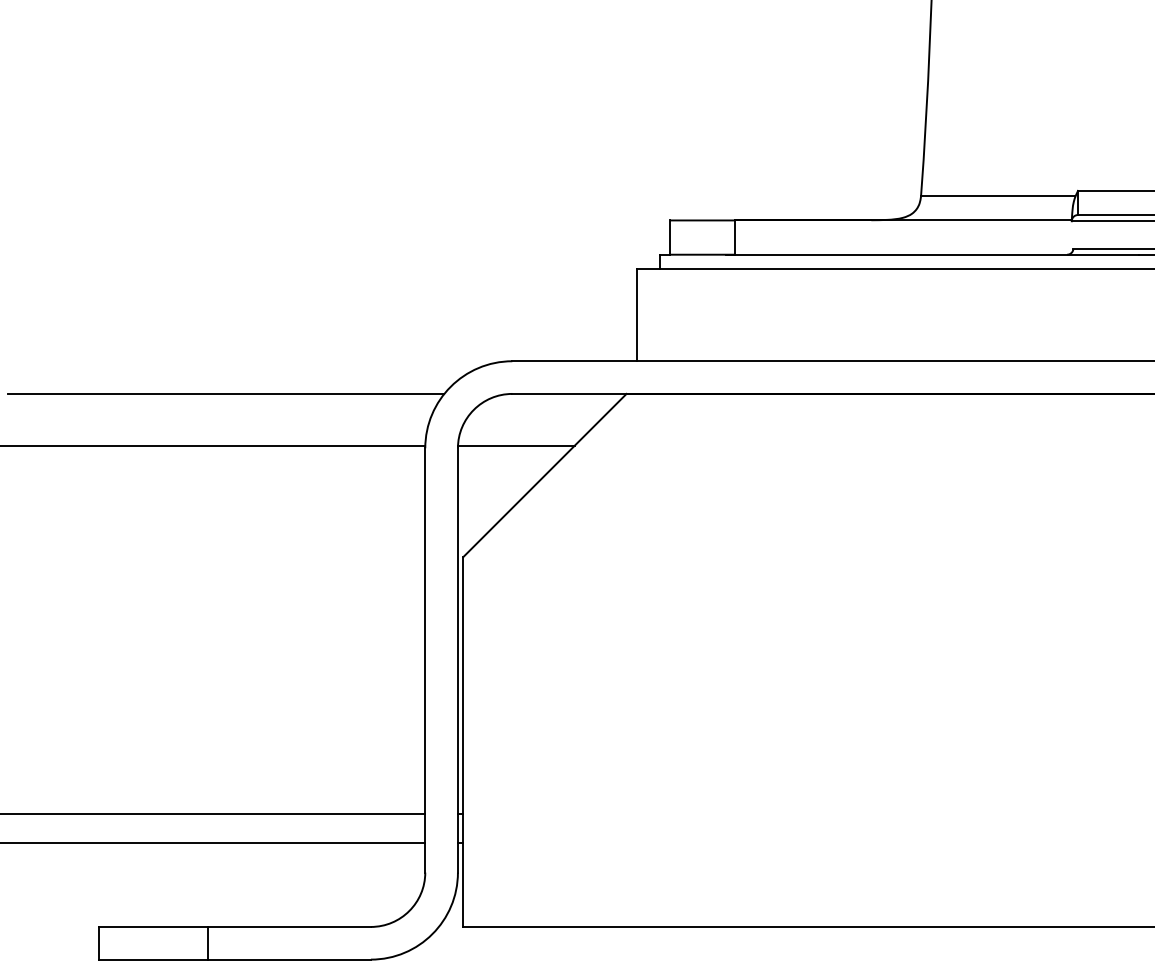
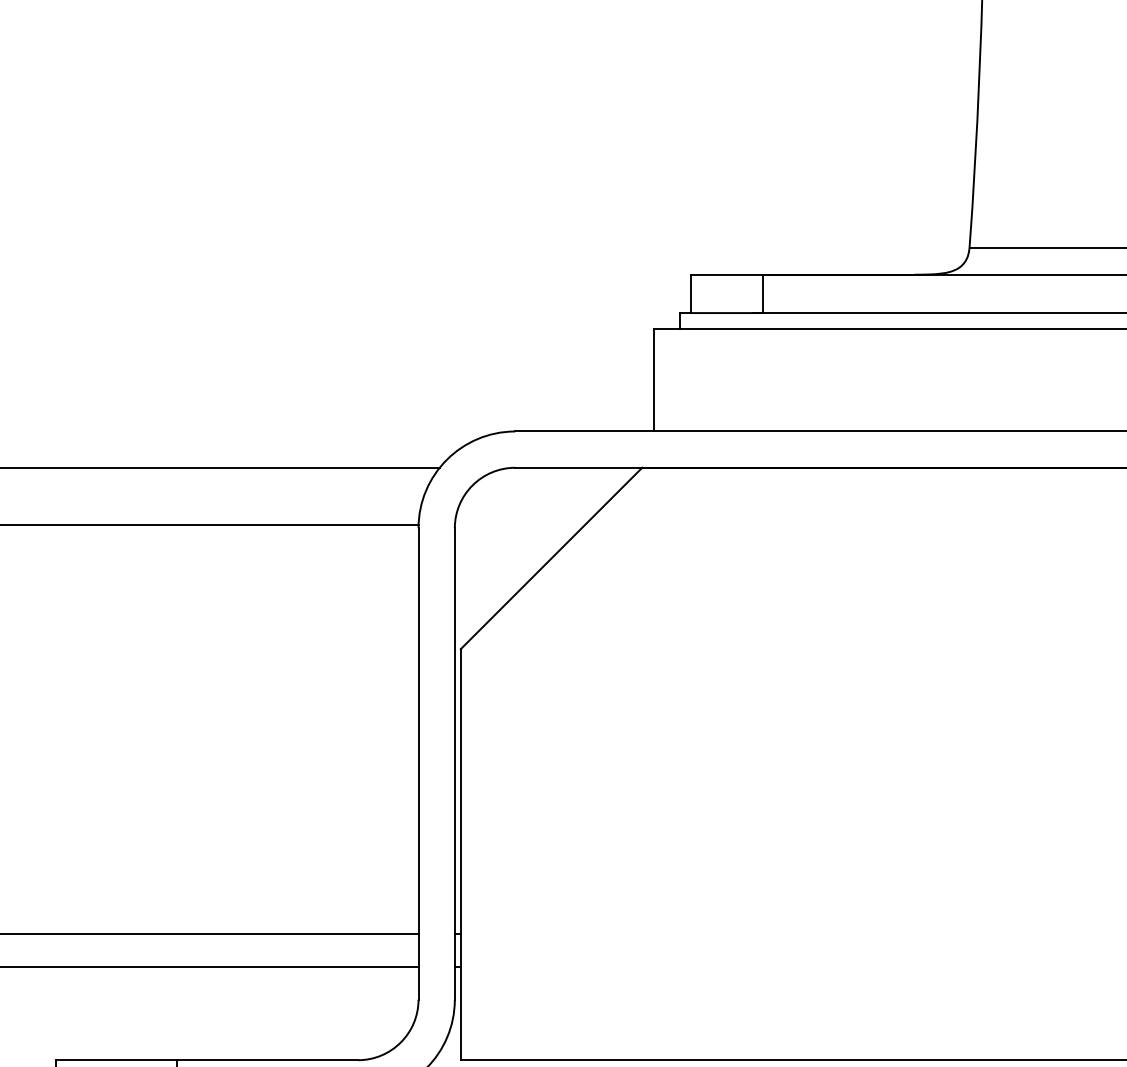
line: (516, 445) -> (519, 525), removed

